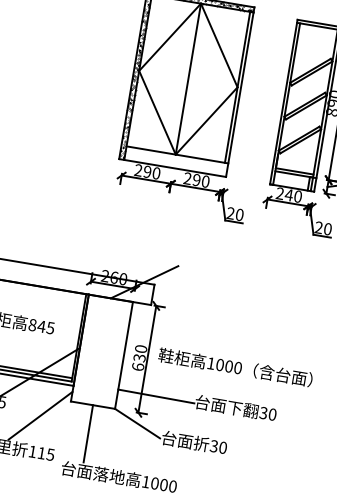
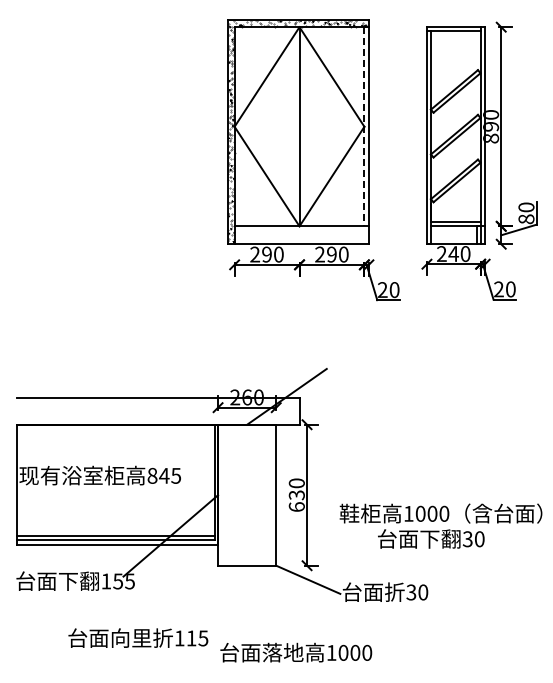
line: (237, 87) -> (364, 126), solid -> dashed
text: (235, 367) -> (440, 513), moved
line: (156, 396) -> (326, 540), removed
line: (40, 415) -> (182, 590), removed
line: (88, 433) -> (247, 603), removed

